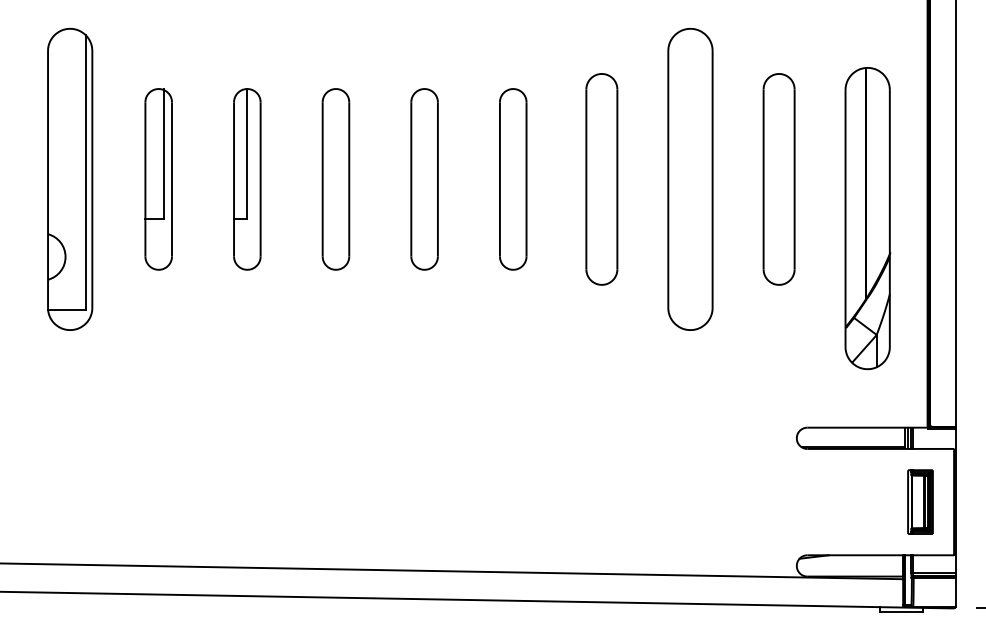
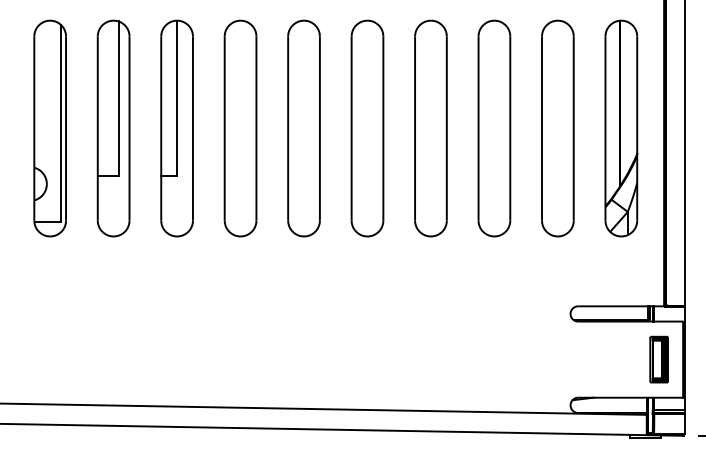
part: (158, 179) -> (113, 128), size x1.67
part: (246, 179) -> (176, 128), size x1.67
part: (335, 179) -> (240, 128), size x1.67
part: (423, 179) -> (303, 128), size x1.67
part: (513, 179) -> (367, 128), size x1.67
part: (601, 179) -> (430, 128), size x1.43
part: (778, 179) -> (557, 128), size x1.43
part: (867, 218) -> (621, 128), moved

